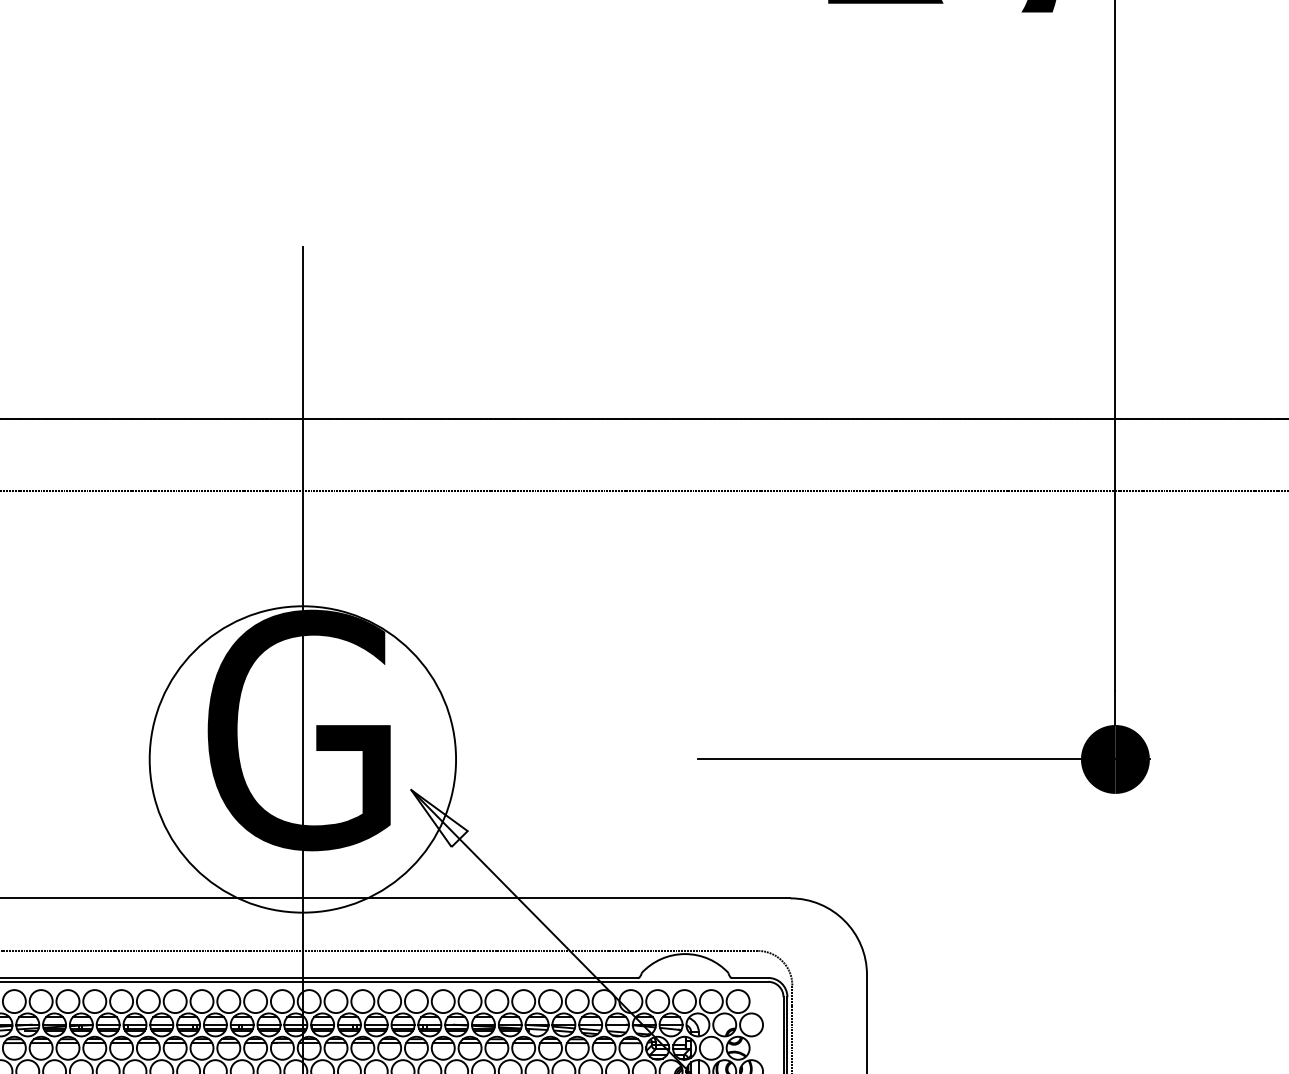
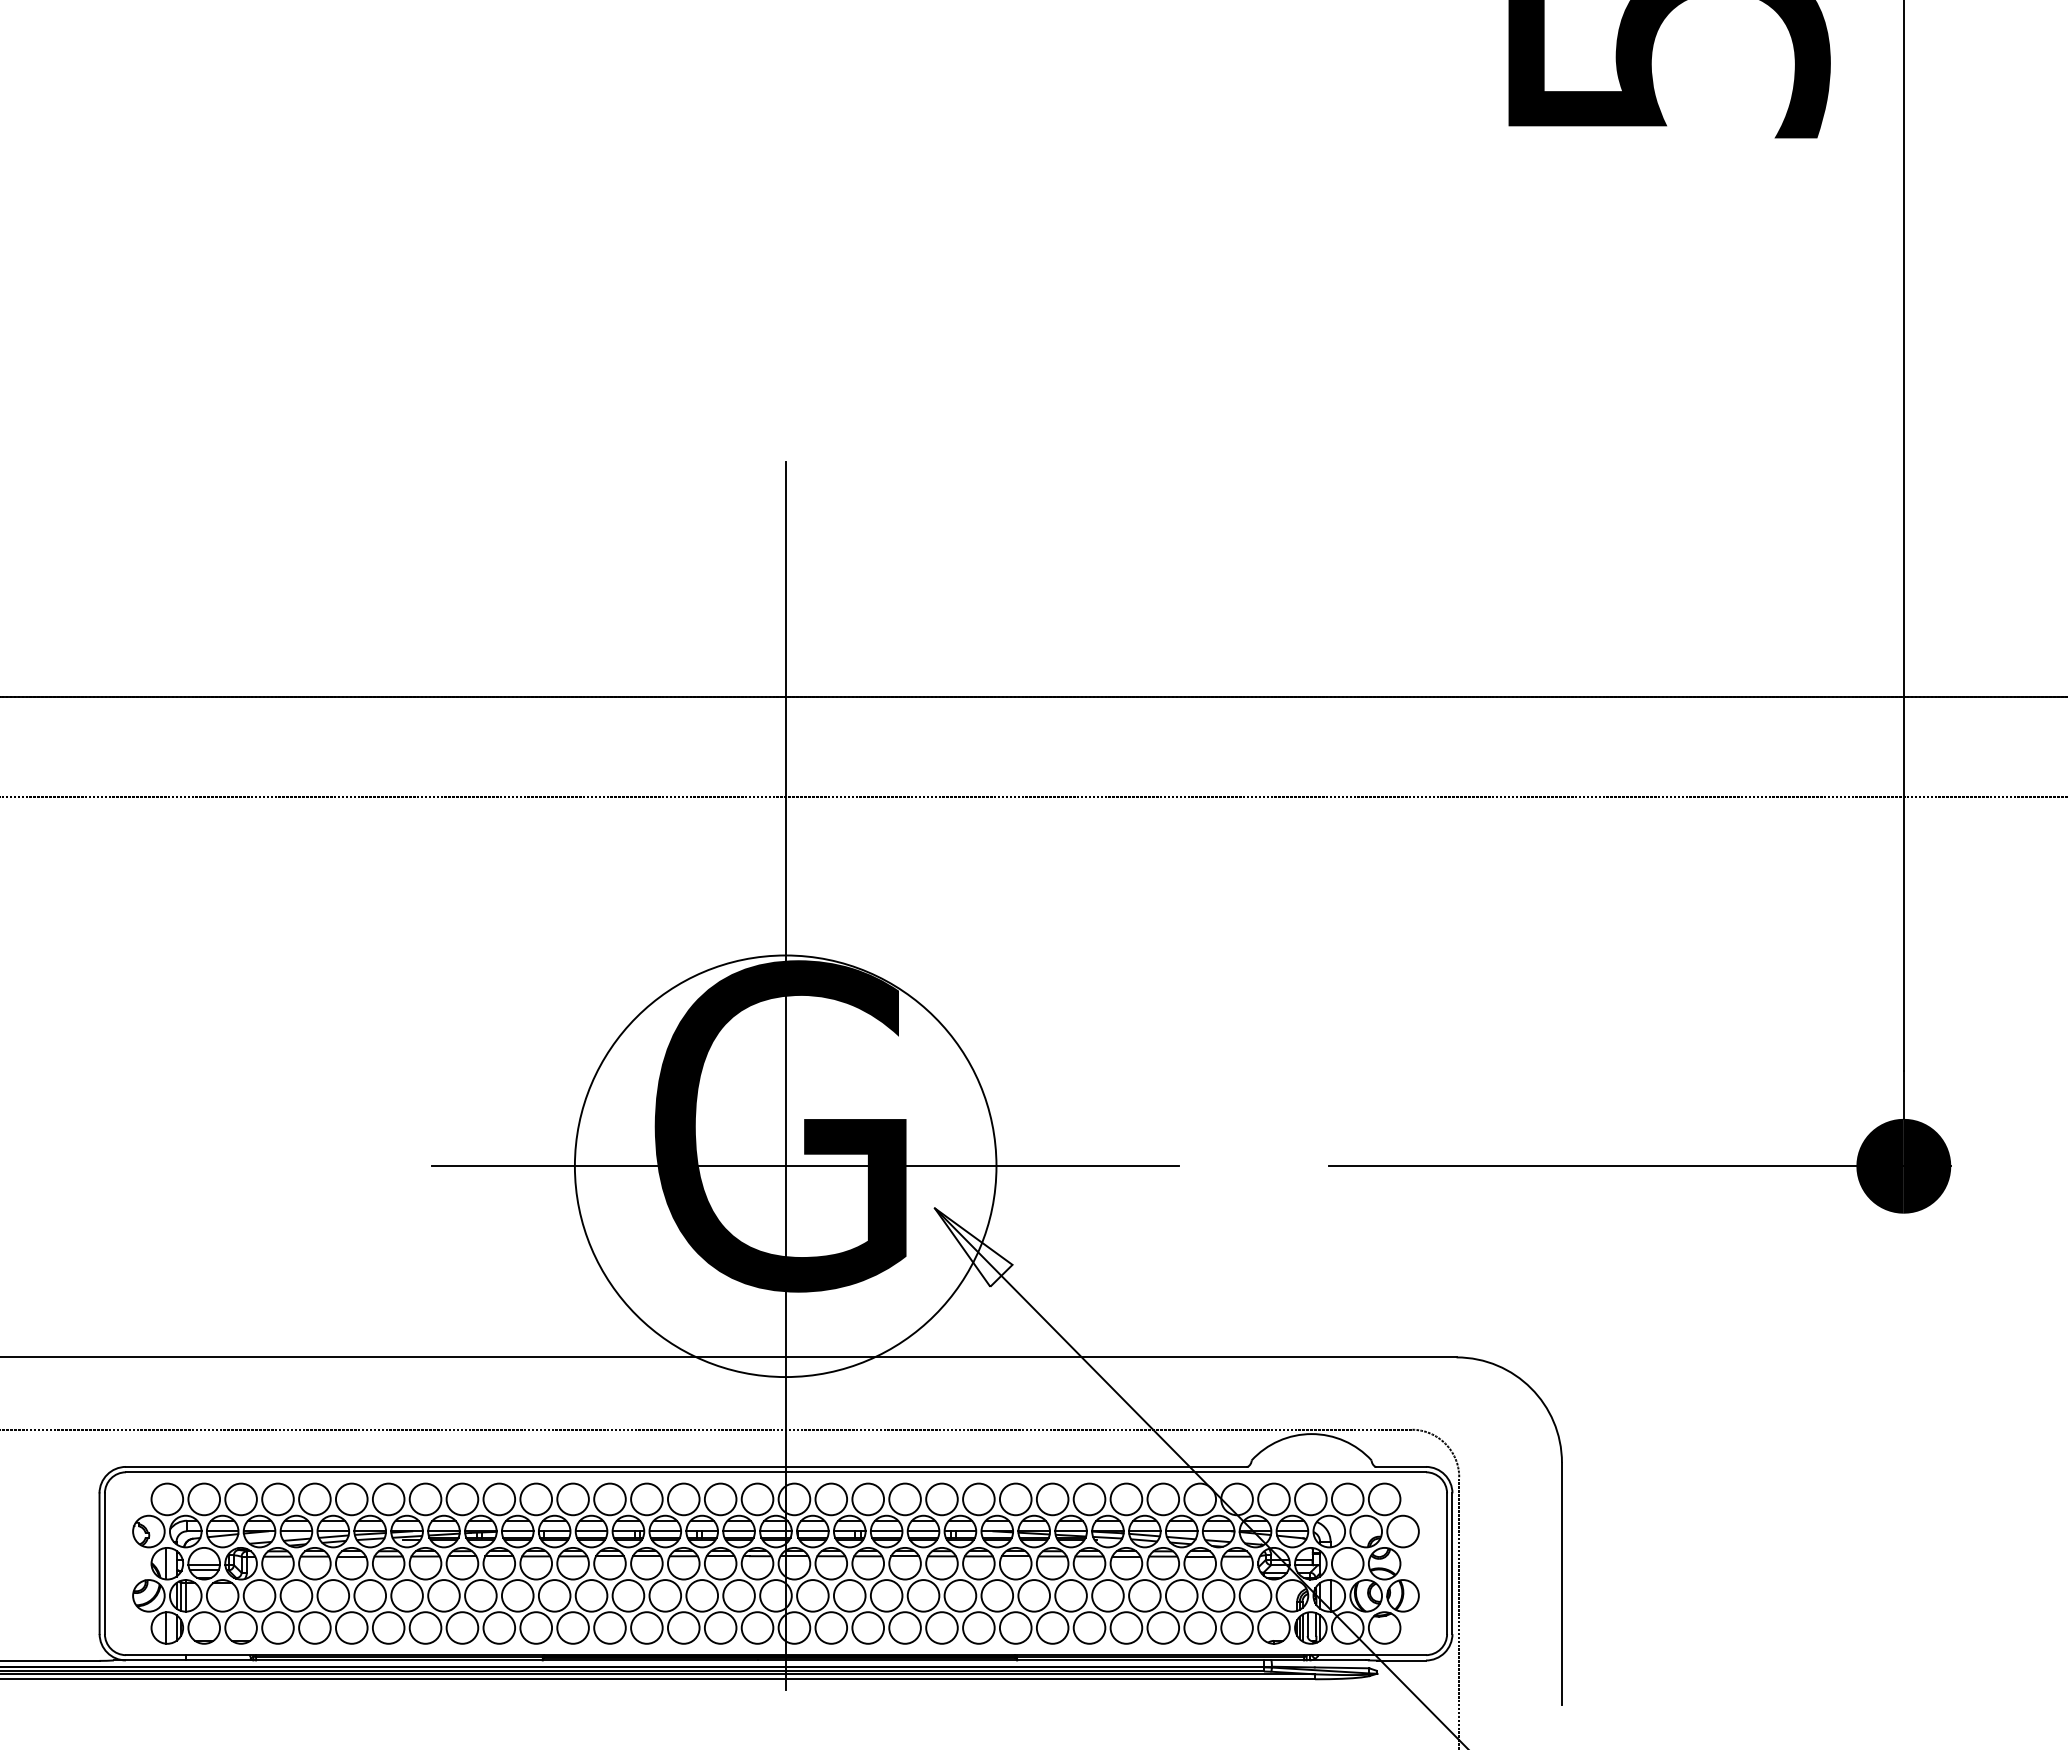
line: (317, 759) -> (805, 1166), added

